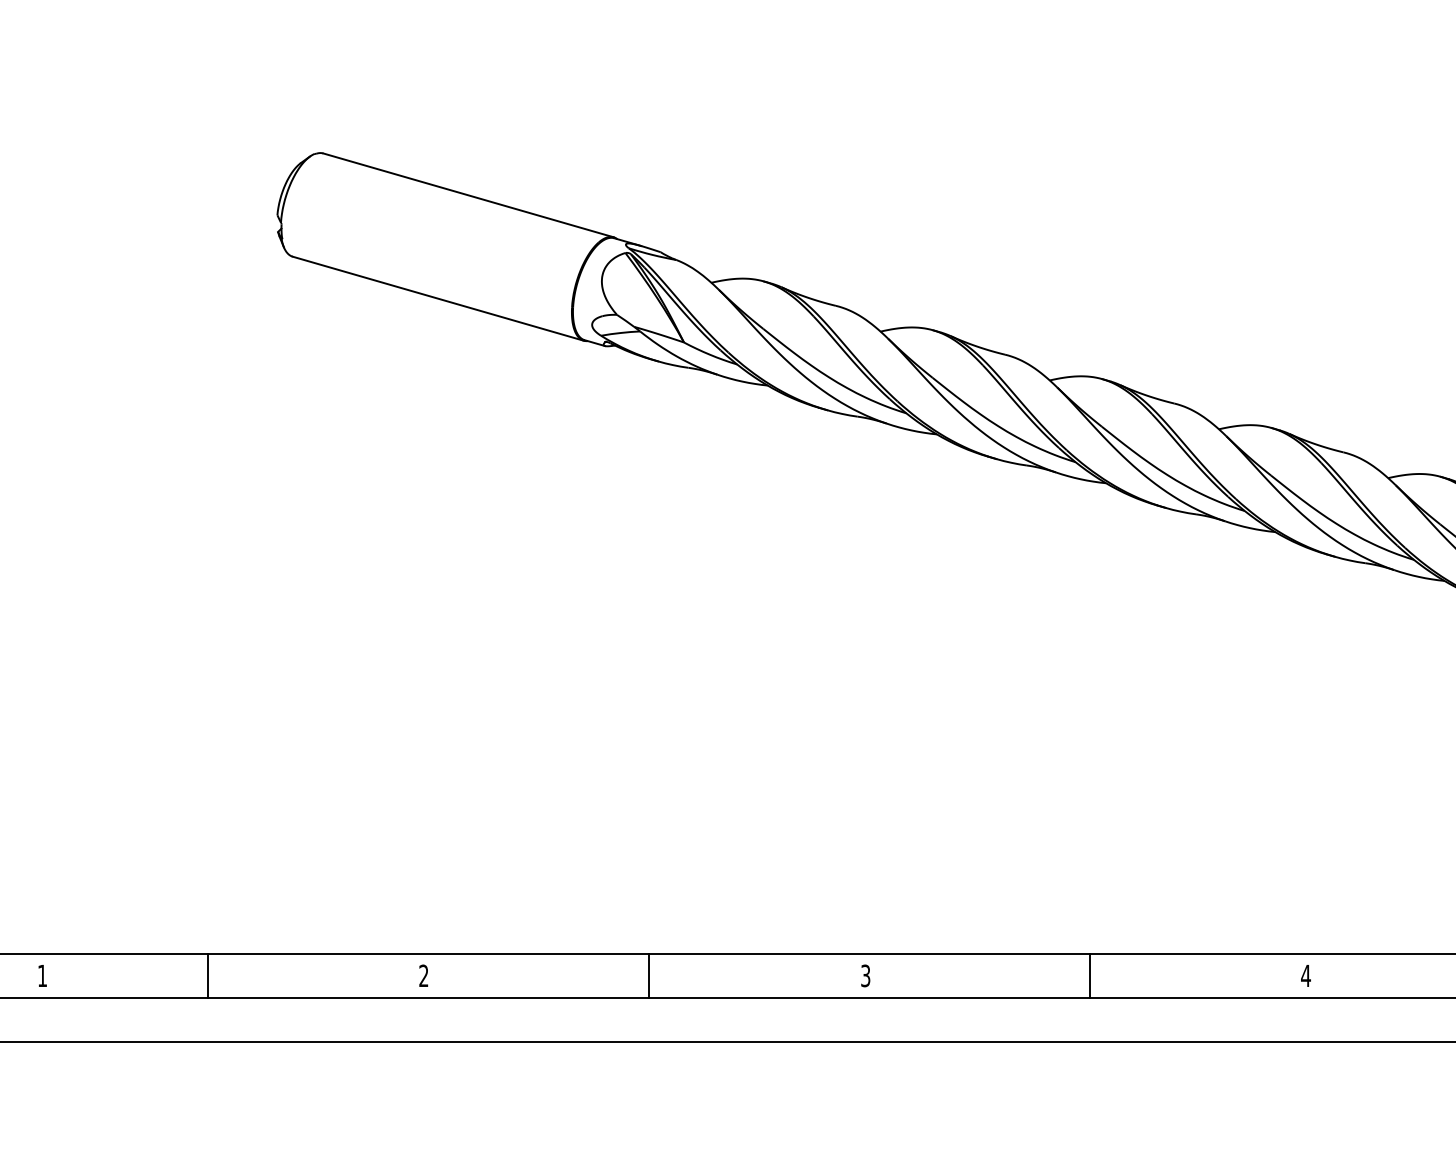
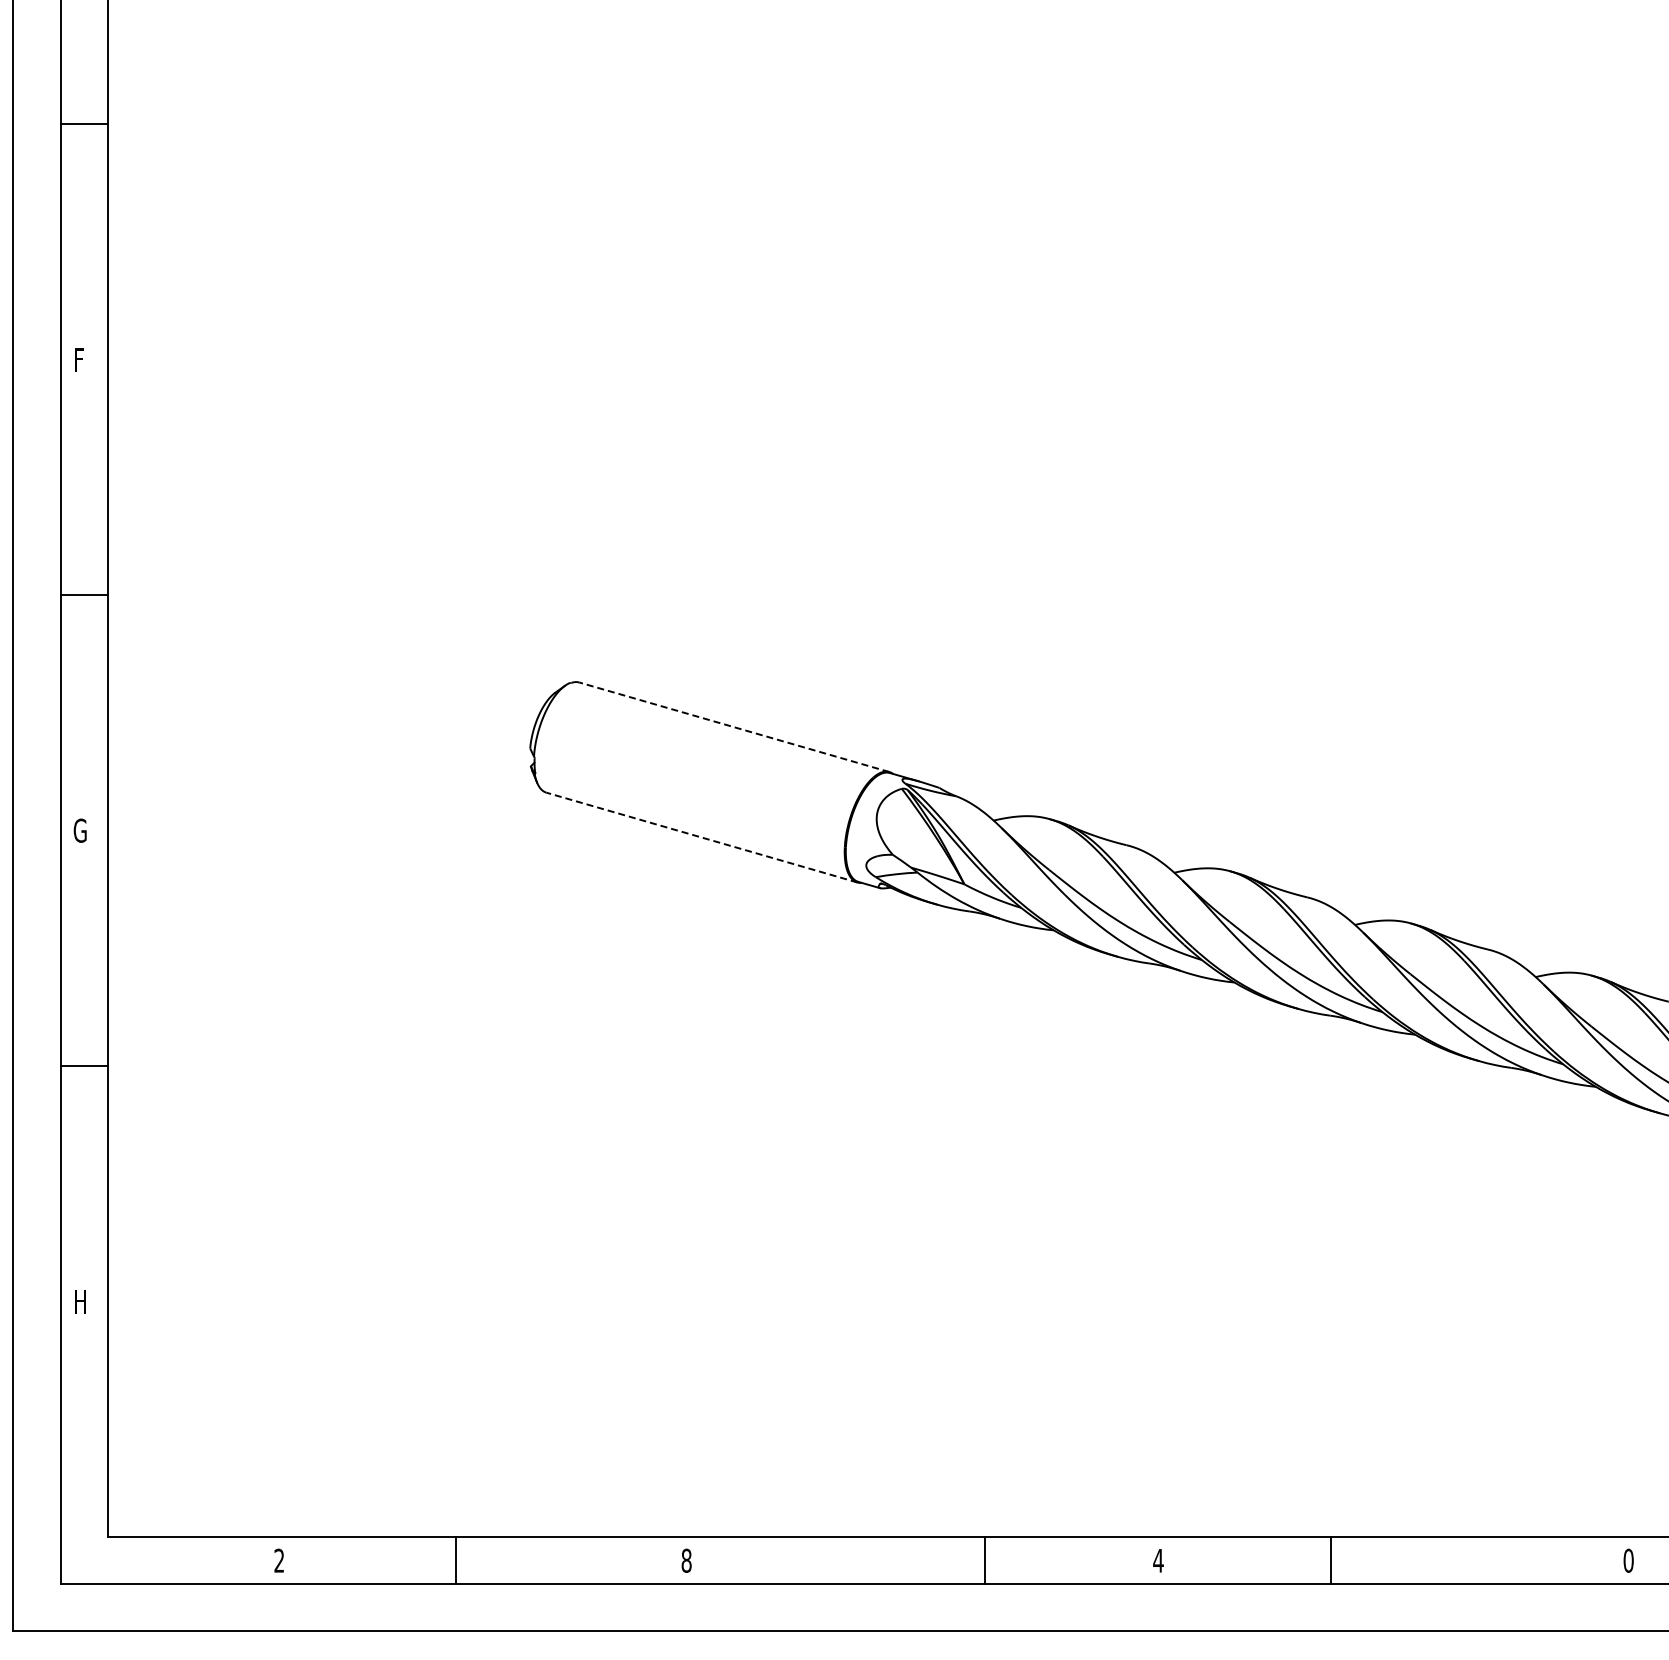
line: (467, 195) -> (733, 727), solid -> dashed
line: (438, 298) -> (702, 837), solid -> dashed
text: (41, 975) -> (278, 1560), 1 -> 2
text: (423, 975) -> (686, 1560), 2 -> 8
line: (649, 975) -> (985, 1560), moved
text: (865, 975) -> (1158, 1560), 3 -> 4
line: (1090, 975) -> (1331, 1560), moved
text: (1305, 975) -> (1628, 1560), 4 -> 0

